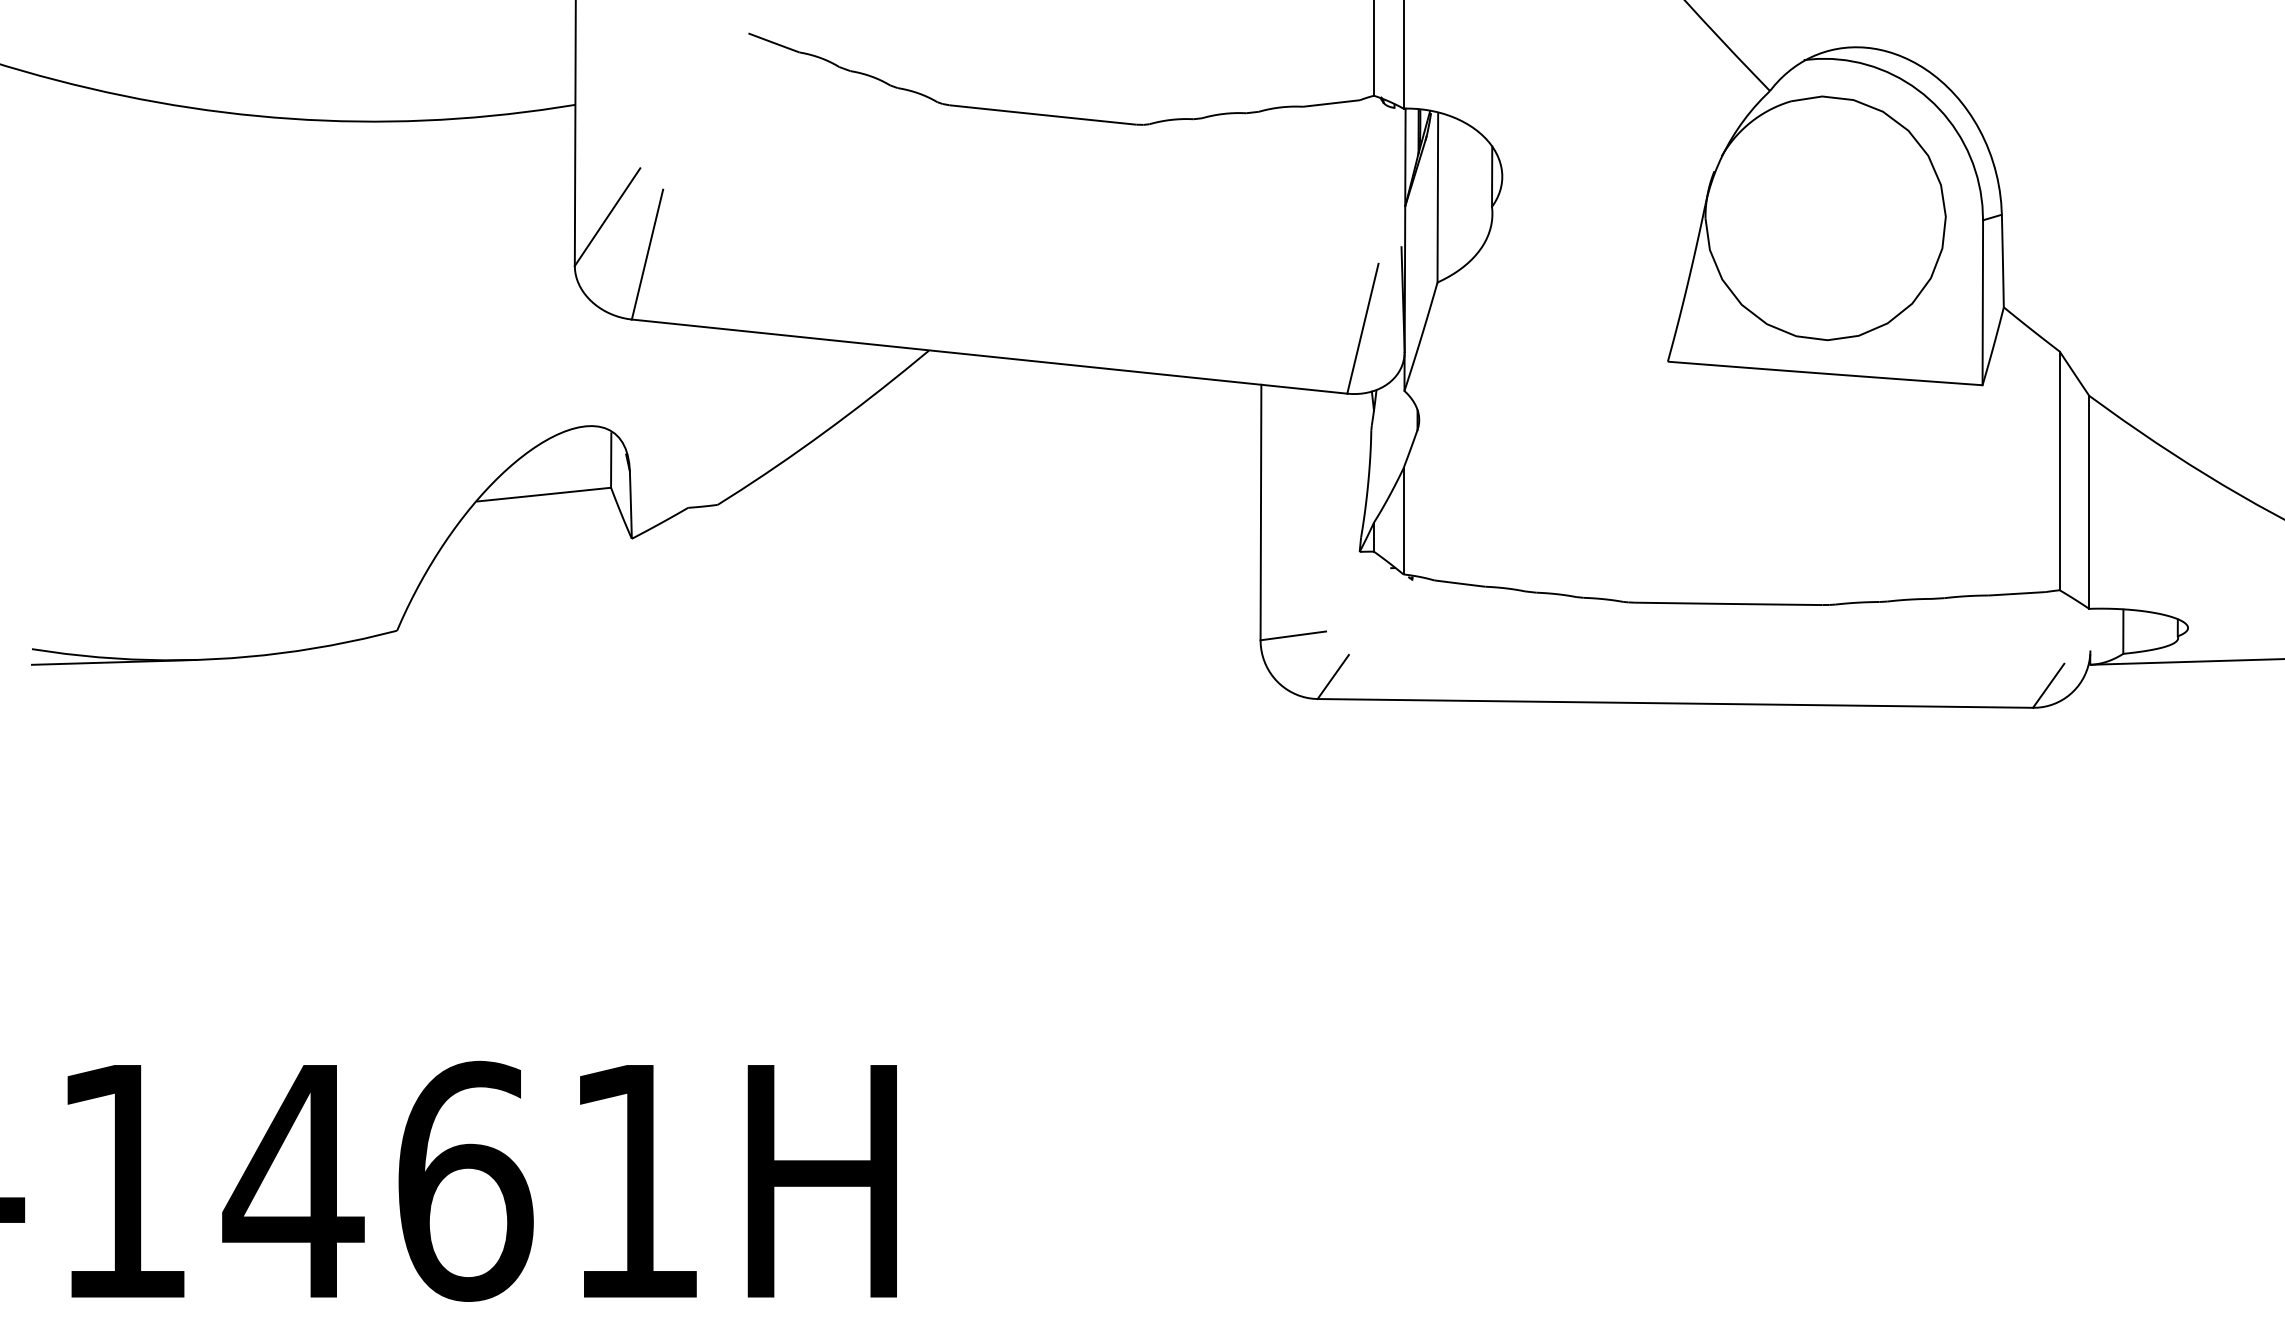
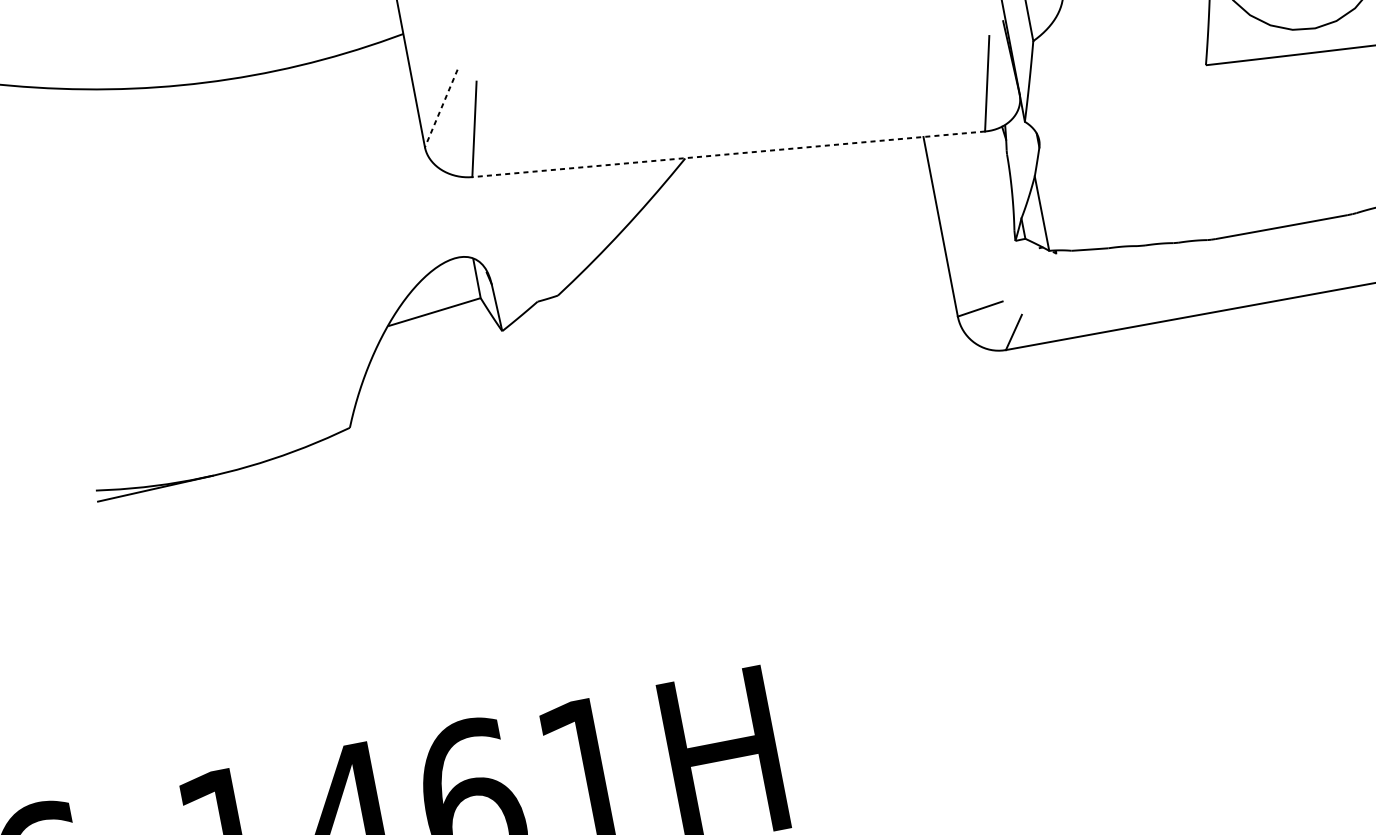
line: (607, 217) -> (441, 108), solid -> dashed
line: (989, 356) -> (728, 154), solid -> dashed

